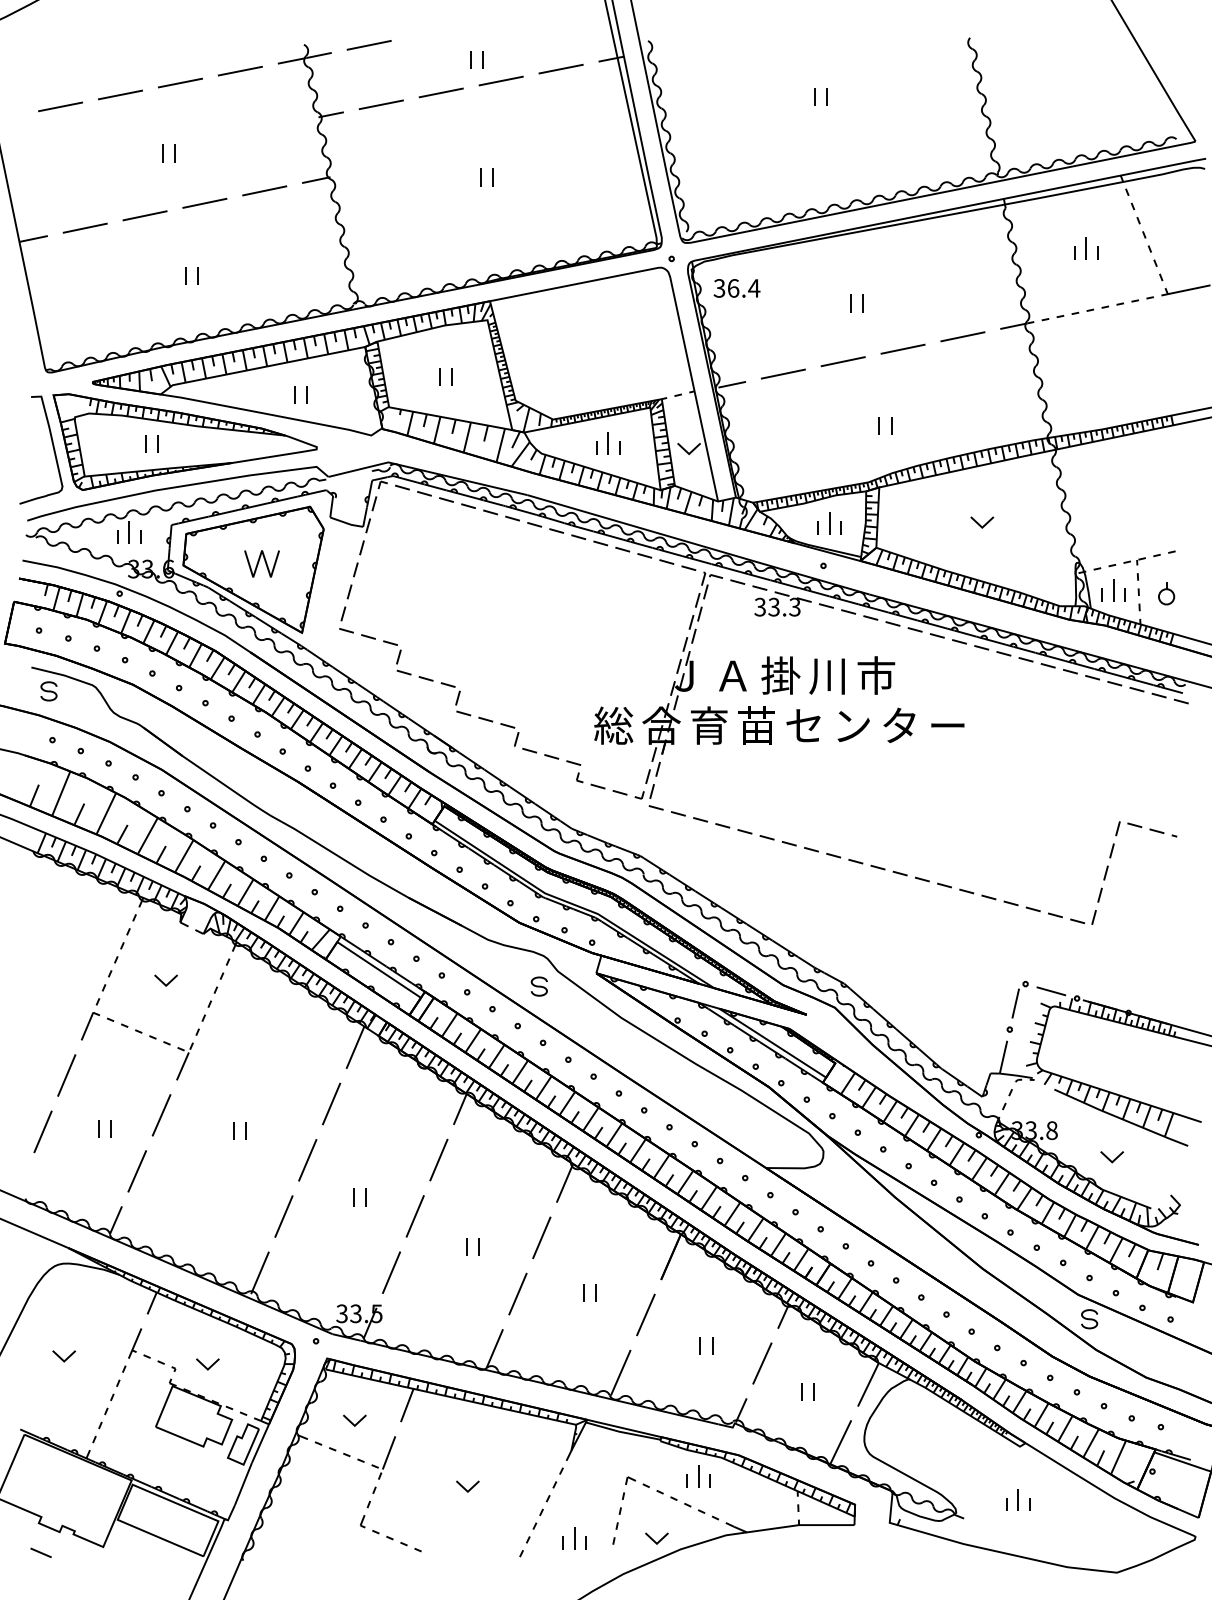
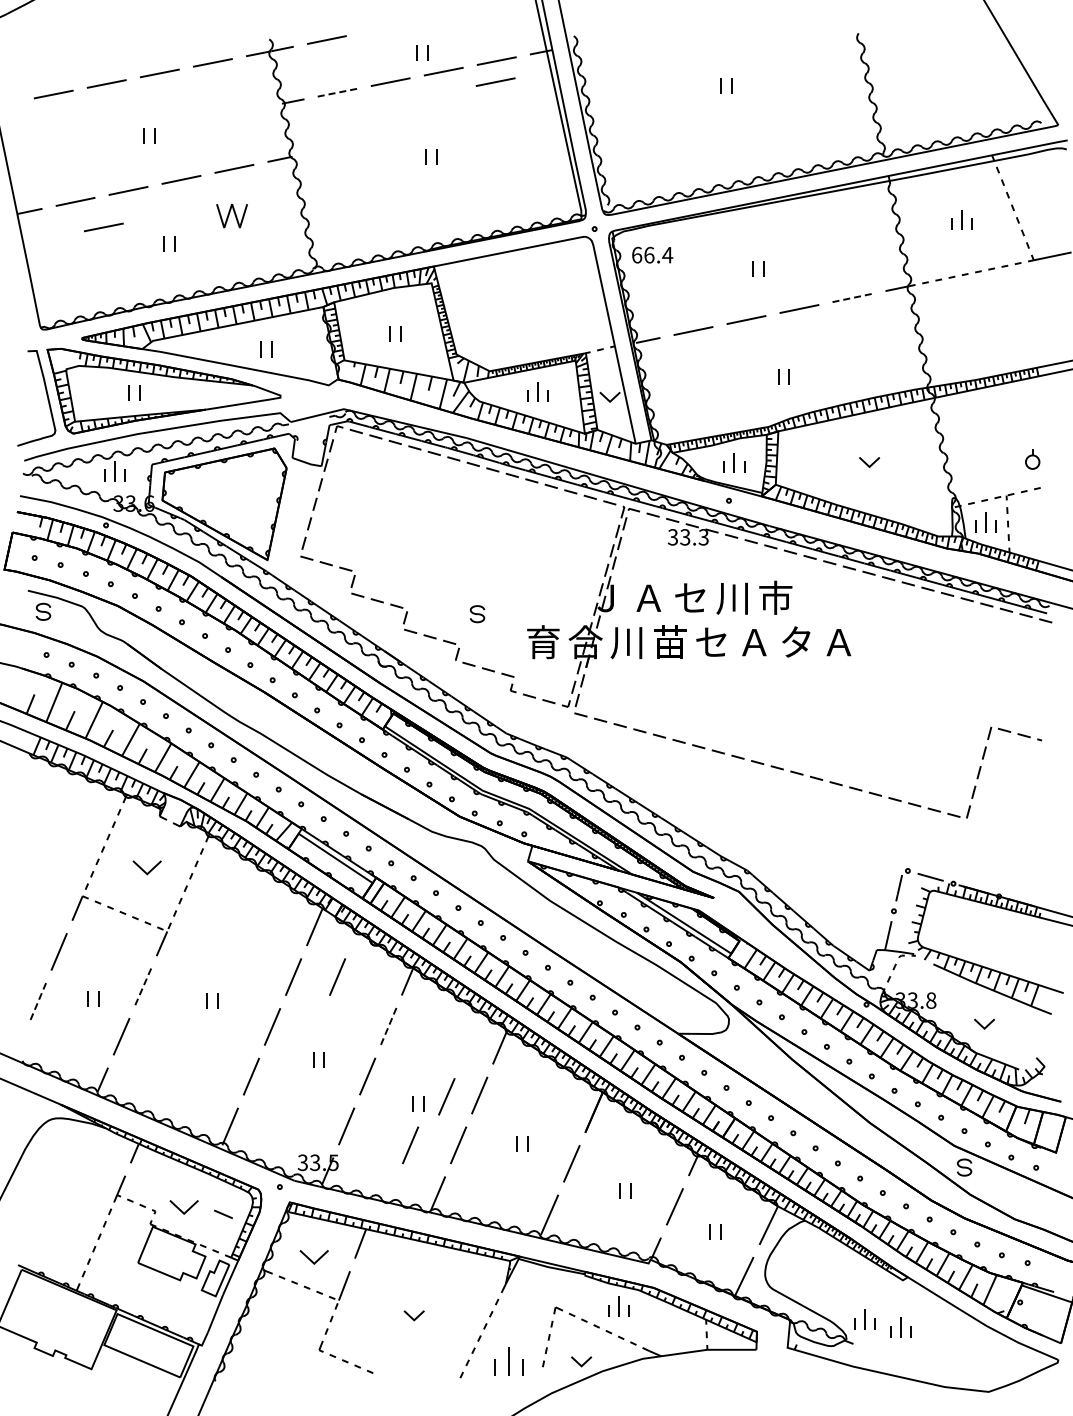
line: (559, 92) -> (495, 81), added
line: (382, 104) -> (338, 92), solid -> dashed
line: (116, 257) -> (103, 227), added
text: (718, 287) -> (636, 254), 36.4 -> 66.4
line: (963, 336) -> (852, 297), solid -> dashed
part: (261, 564) -> (231, 216), moved
part: (1166, 593) -> (1032, 459), moved
text: (781, 675) -> (691, 597), 掛 -> セ
text: (613, 725) -> (543, 642), 総 -> 育
text: (708, 725) -> (627, 642), 育 -> 川
text: (853, 725) -> (755, 642), ン -> Ａ
text: (947, 725) -> (838, 642), ー -> Ａ
part: (165, 980) -> (146, 867), size x1.4
part: (539, 986) -> (477, 614), moved
line: (381, 1103) -> (337, 976), added
line: (160, 1115) -> (142, 987), solid -> dashed
line: (43, 1132) -> (38, 1002), solid -> dashed
line: (438, 1160) -> (388, 1027), solid -> dashed
line: (504, 1238) -> (446, 1096), added
line: (463, 1294) -> (410, 1145), added
part: (63, 1356) -> (56, 1200), removed
part: (207, 1364) -> (183, 1207), size x1.4
part: (354, 1420) -> (313, 1257), size x1.4
part: (976, 1490) -> (864, 1319), added
part: (574, 1538) -> (508, 1361), size x1.4
line: (41, 1551) -> (223, 1213), moved

